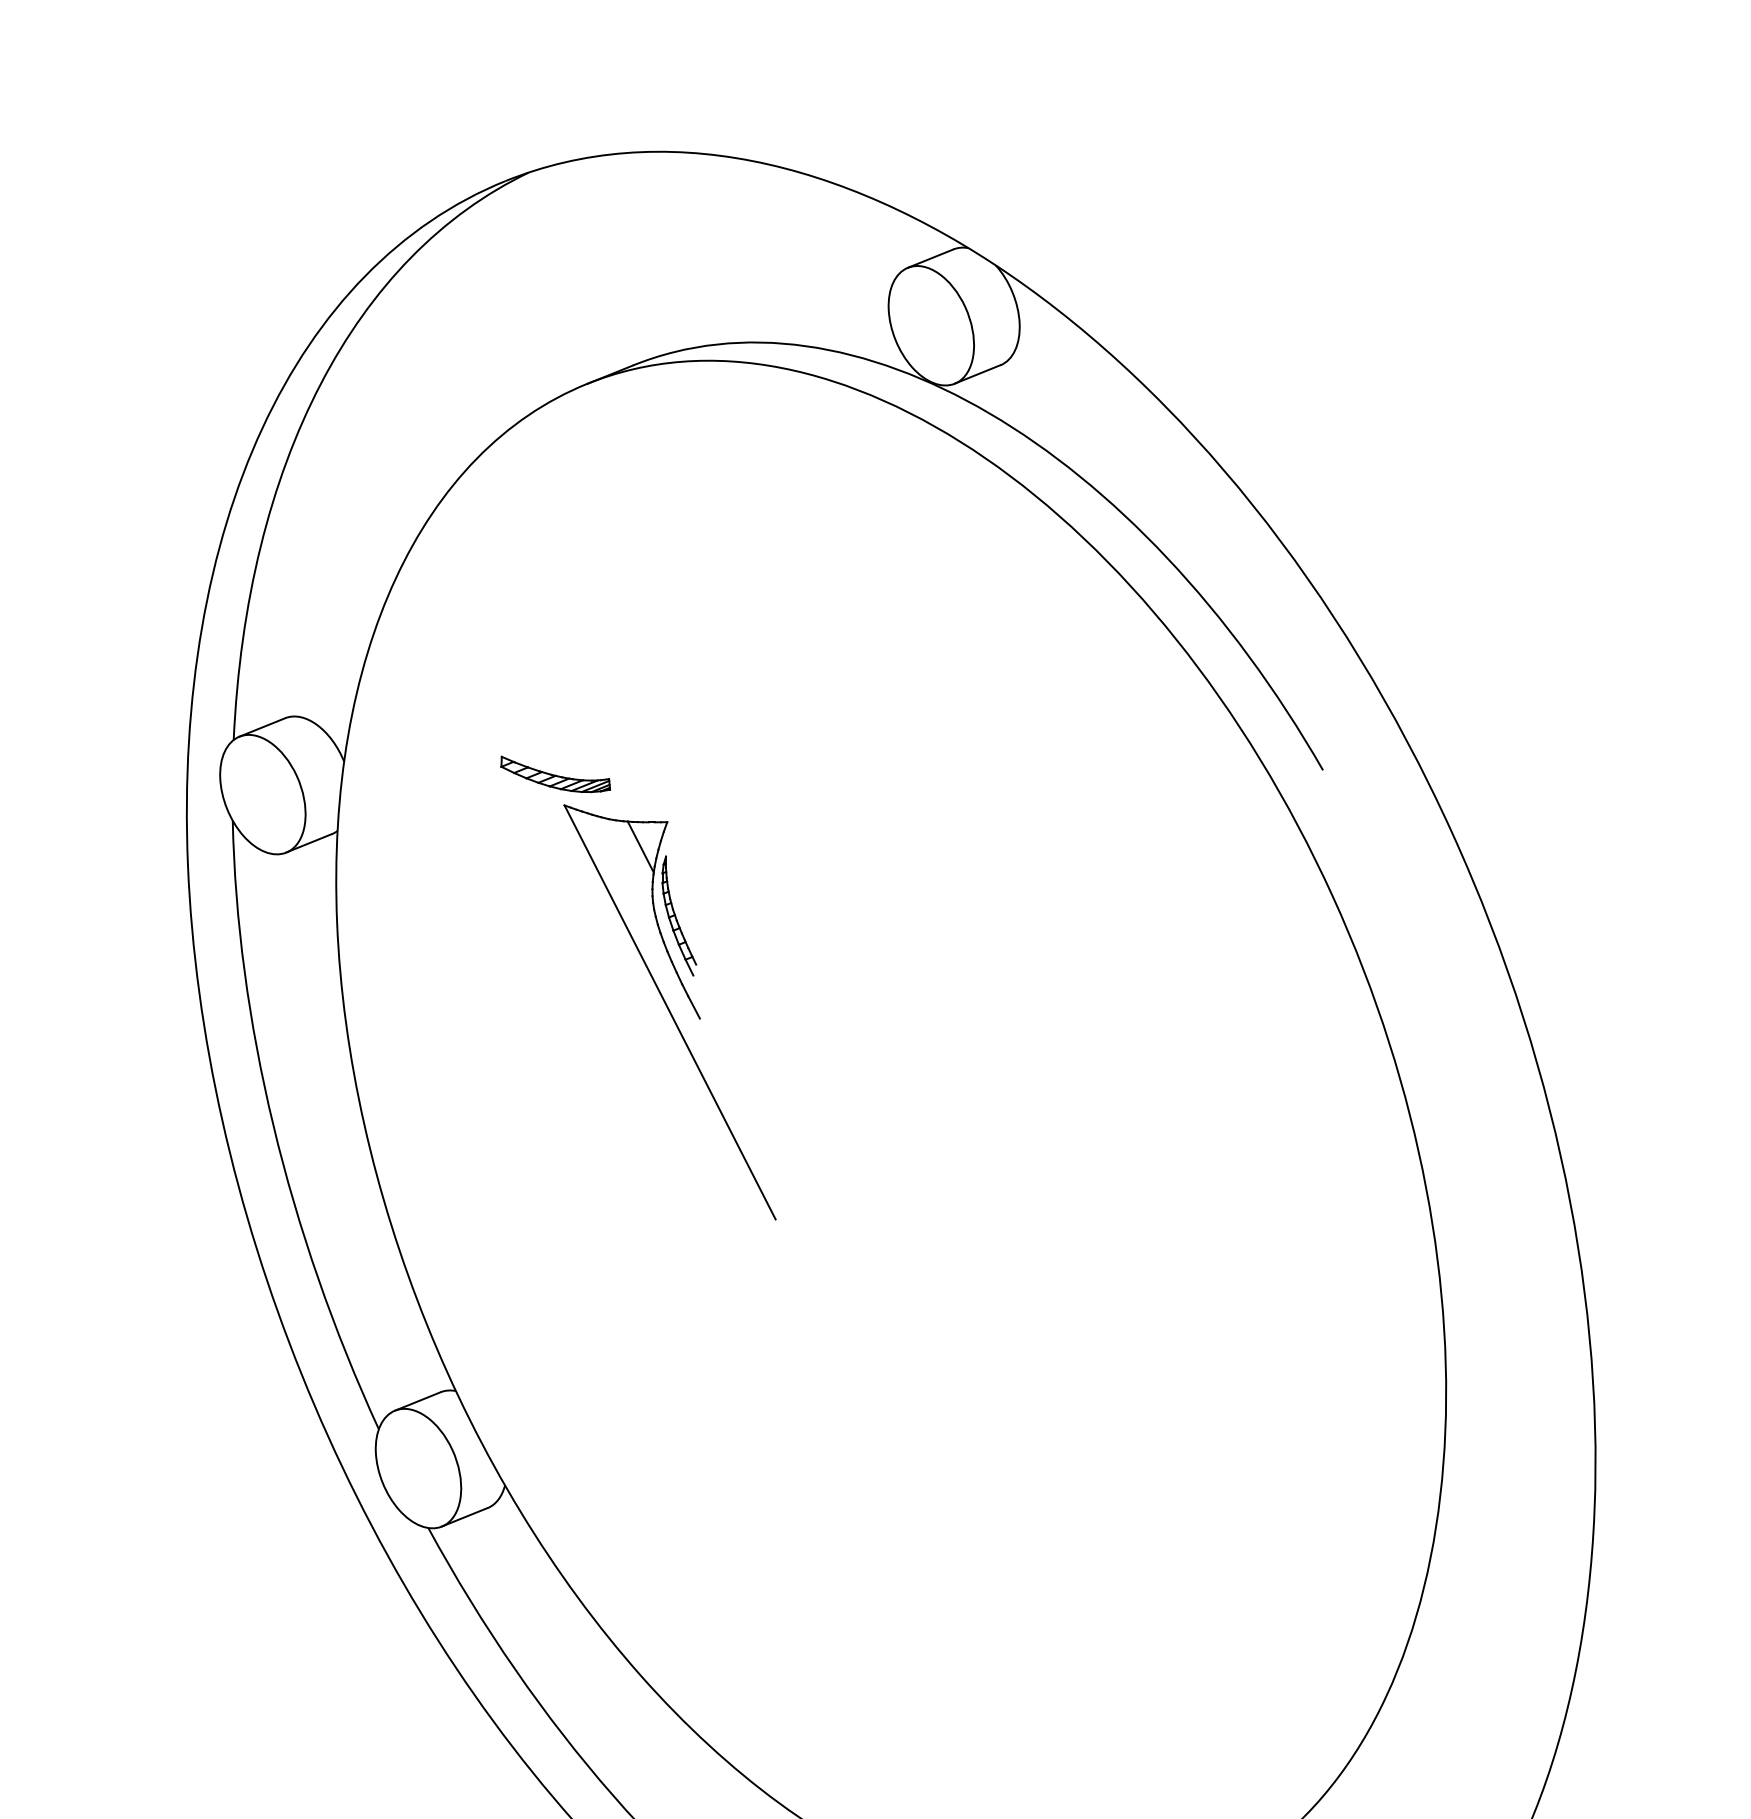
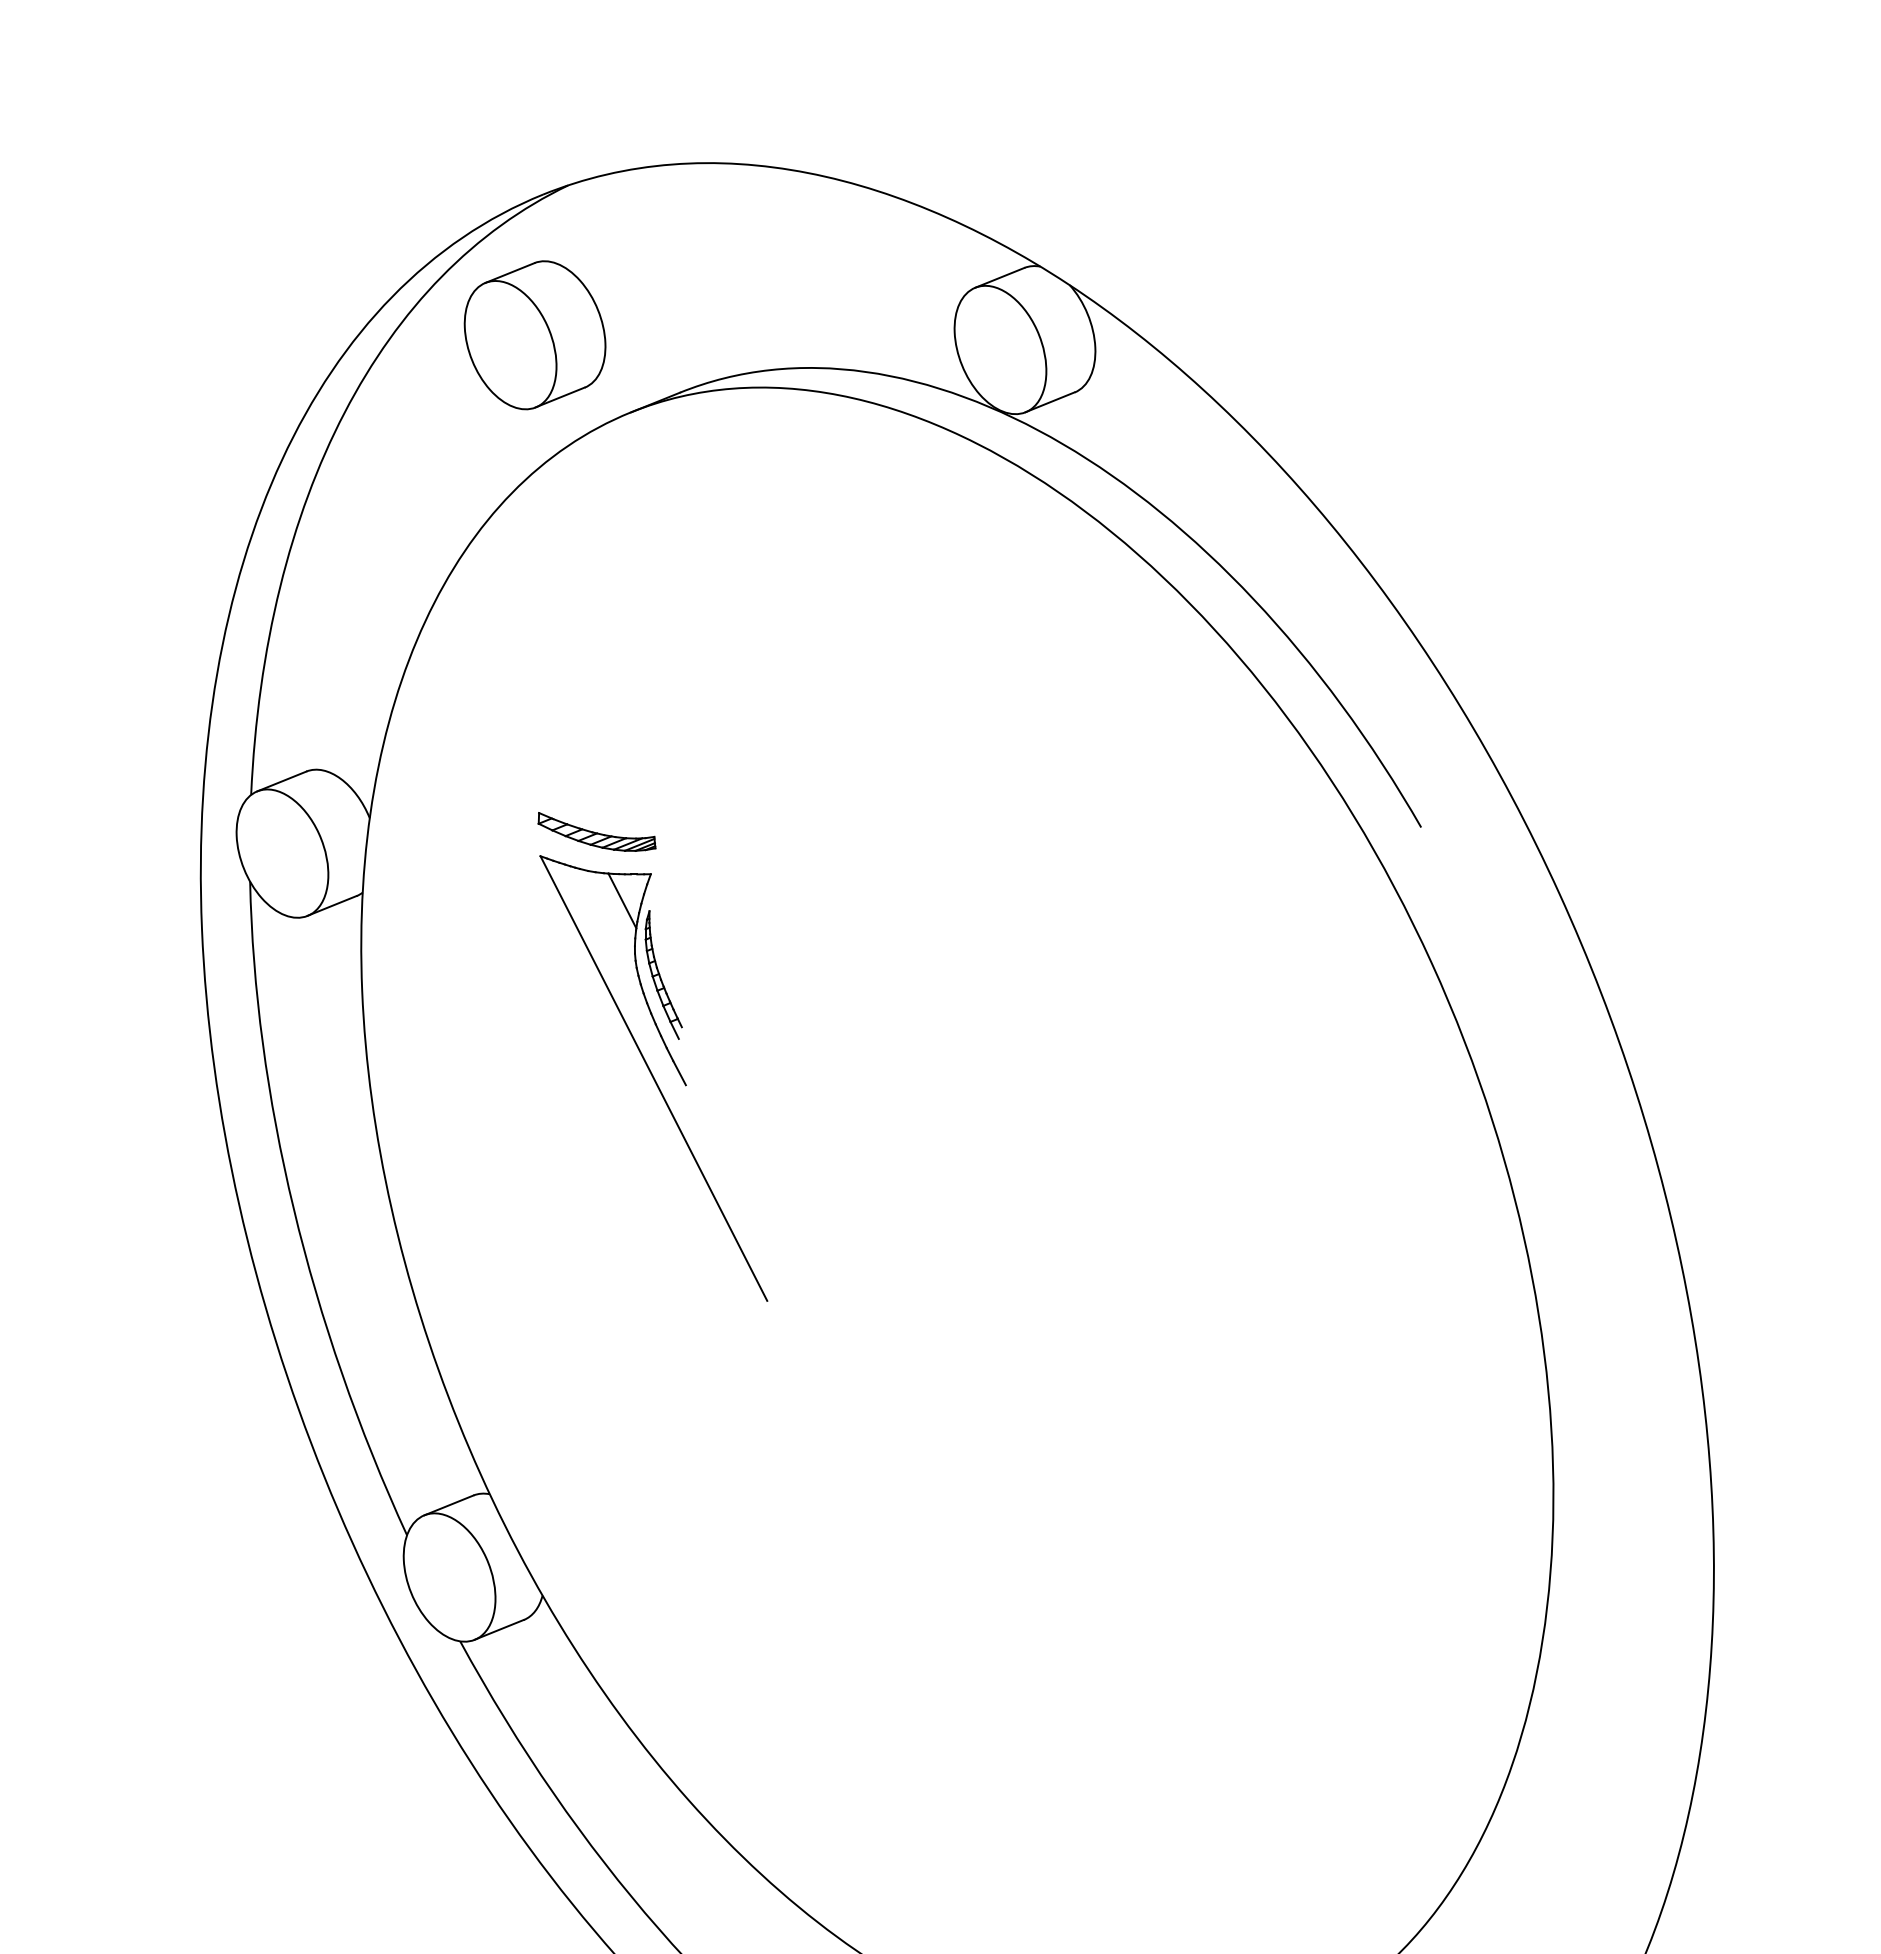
part: (497, 312) -> (534, 335), added
part: (669, 1012) -> (653, 1078), moved

